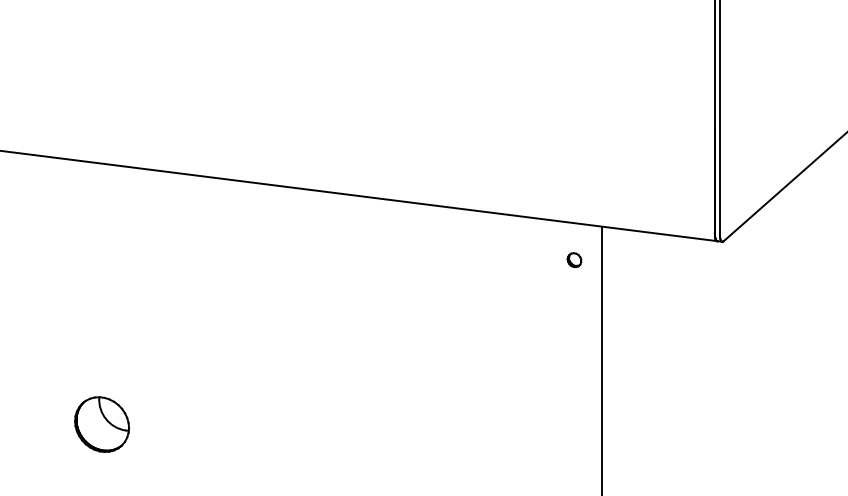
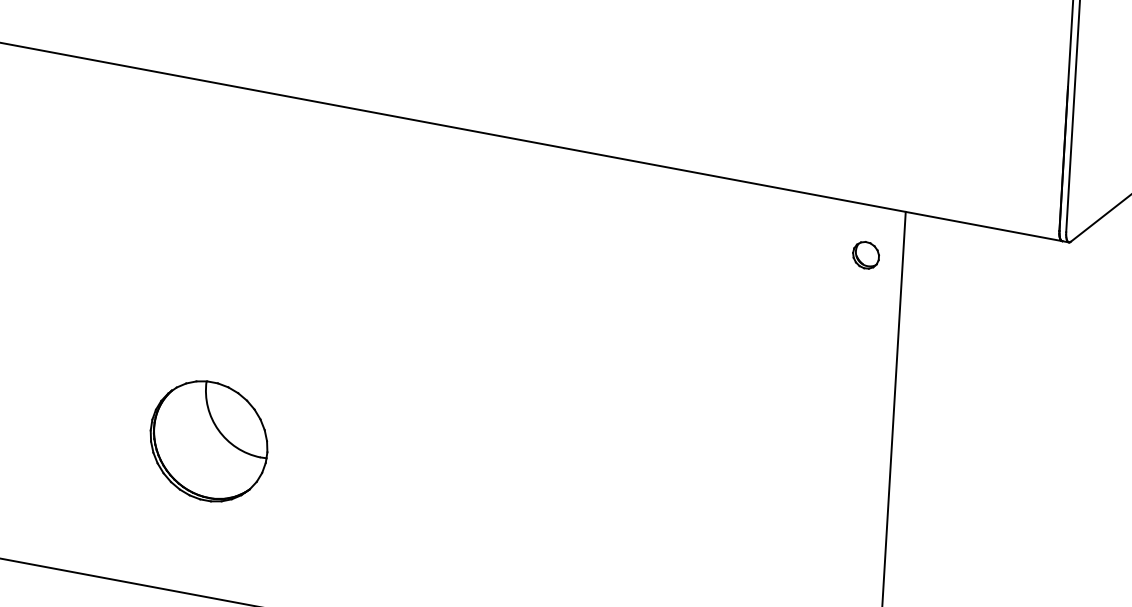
part: (574, 260) -> (866, 255), size x1.4
part: (101, 424) -> (208, 441), size x1.6

